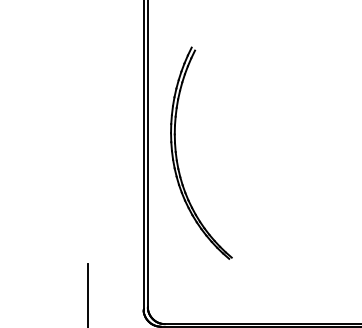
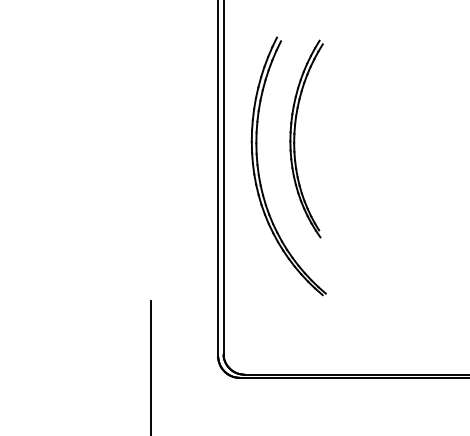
part: (206, 130) -> (295, 138), added

